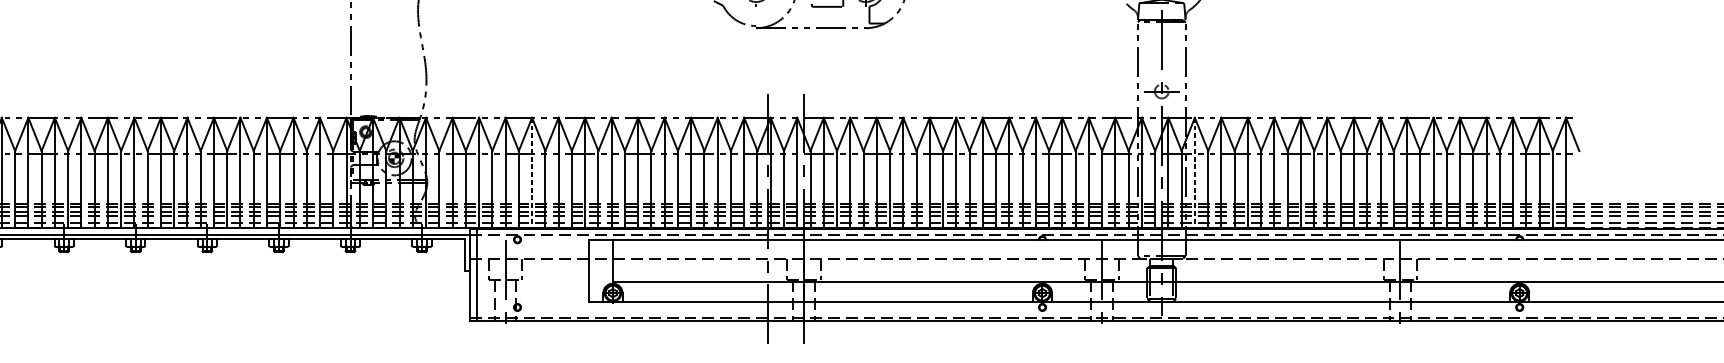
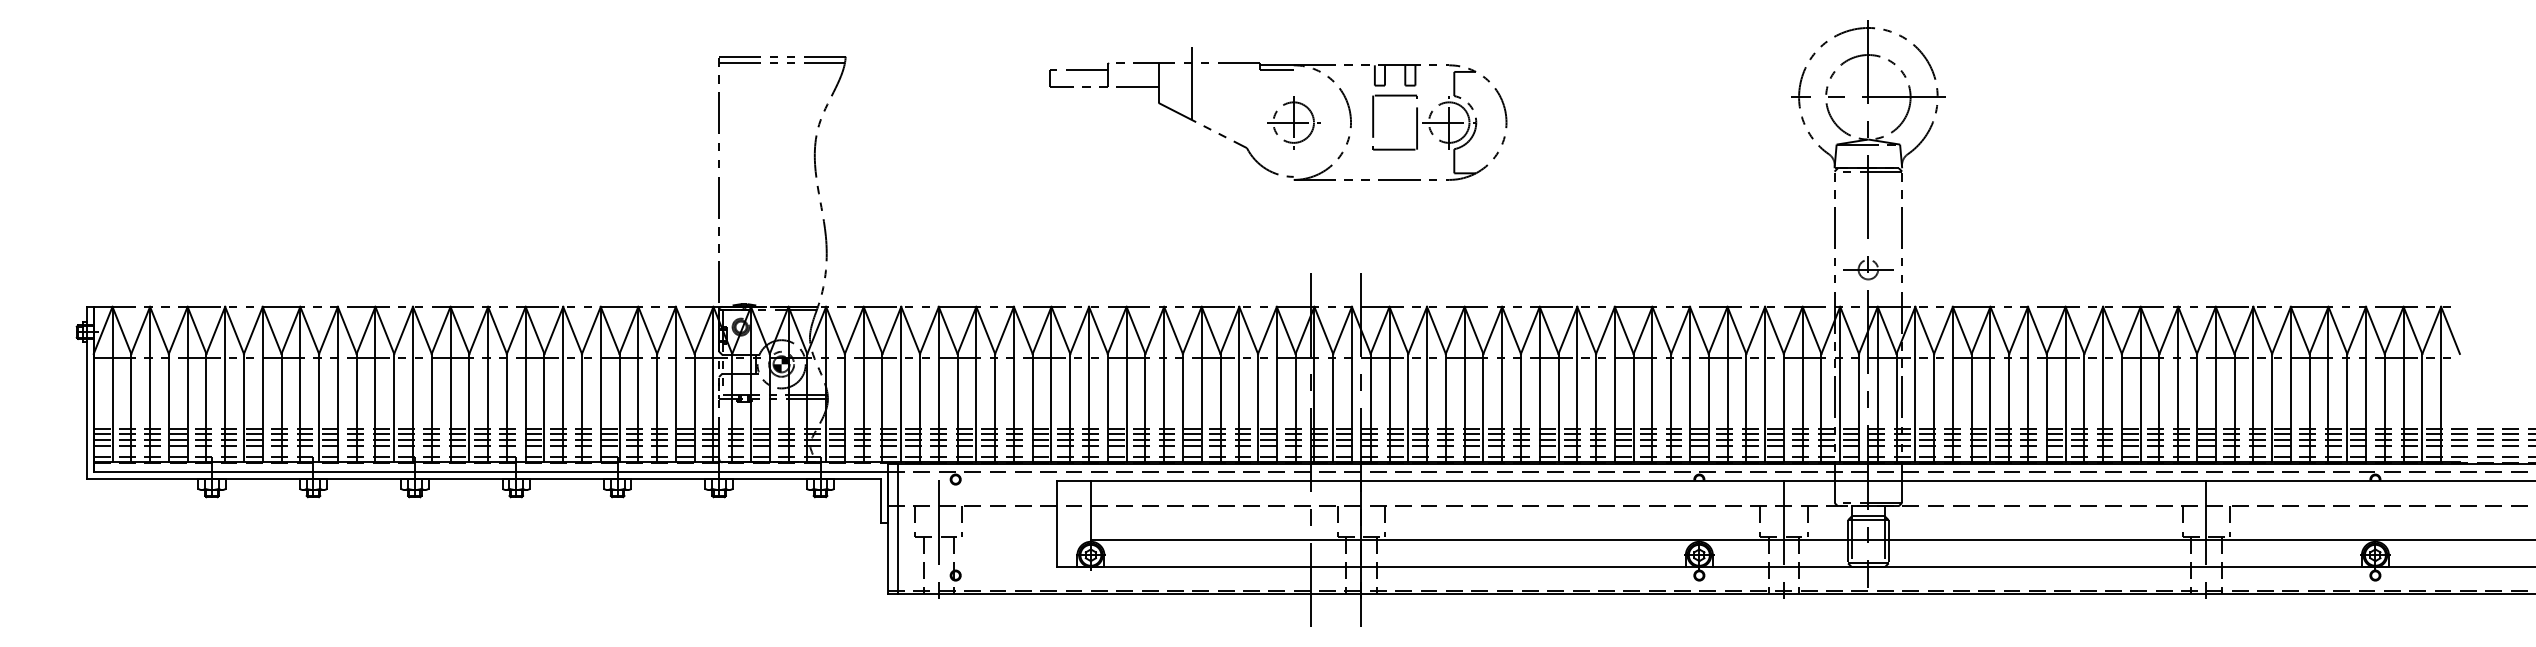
line: (532, 172) -> (976, 384), dashed -> solid
line: (1195, 172) -> (1915, 384), dashed -> solid

